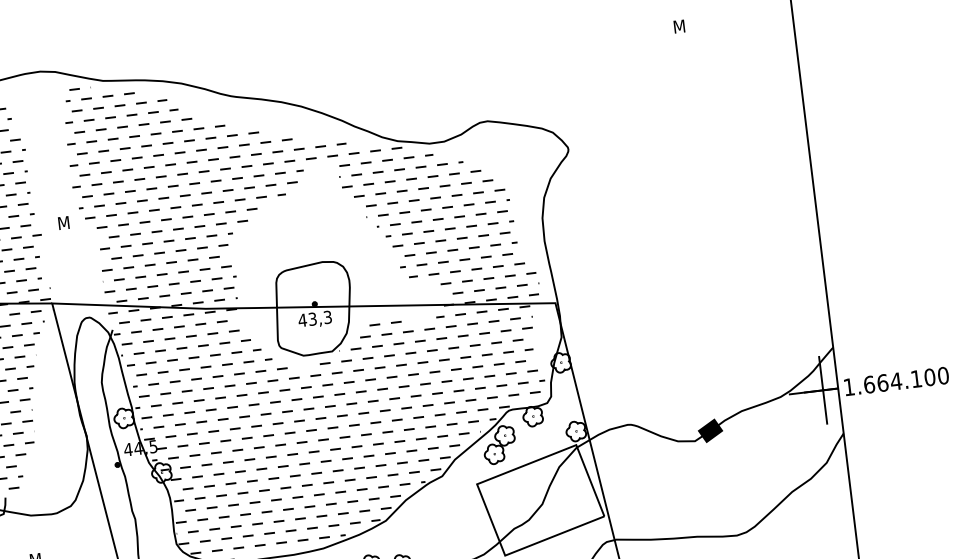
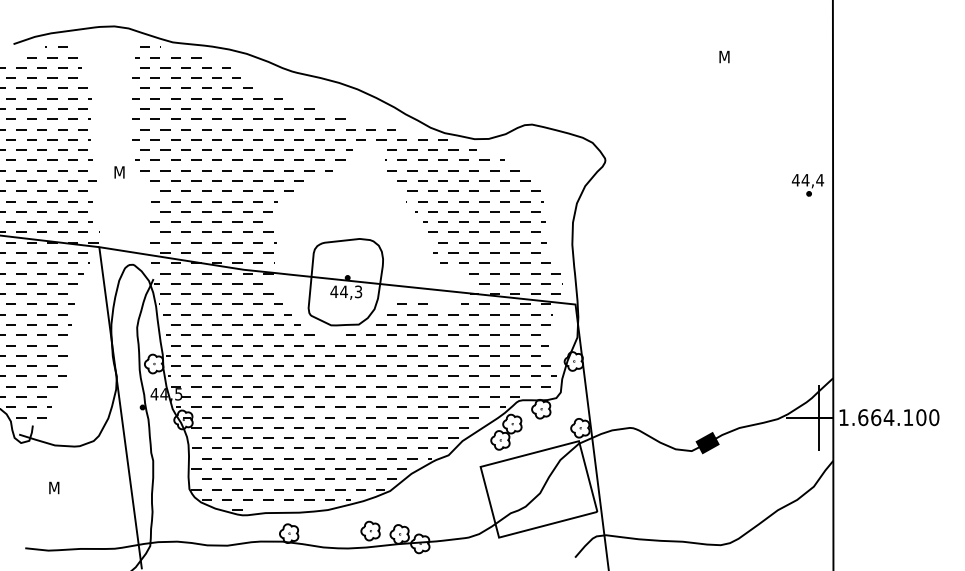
part: (782, 149) -> (807, 185), added
text: (312, 318) -> (343, 291), 43,3 -> 44,3

